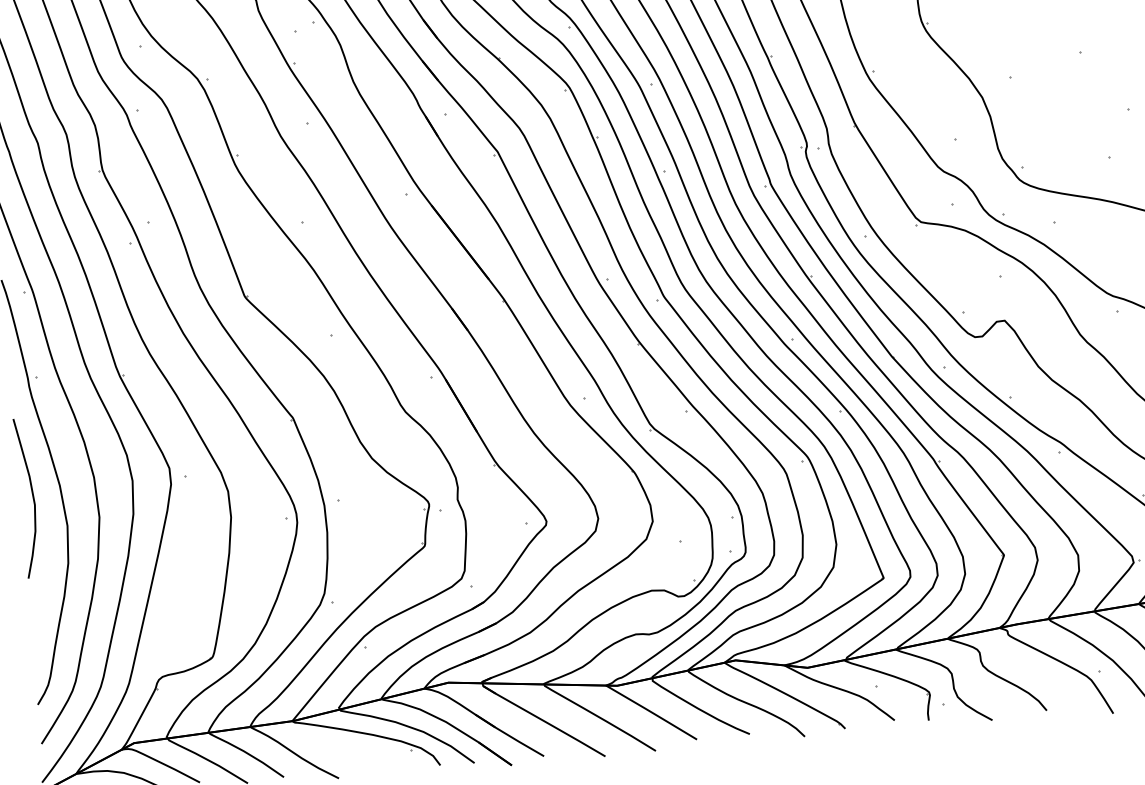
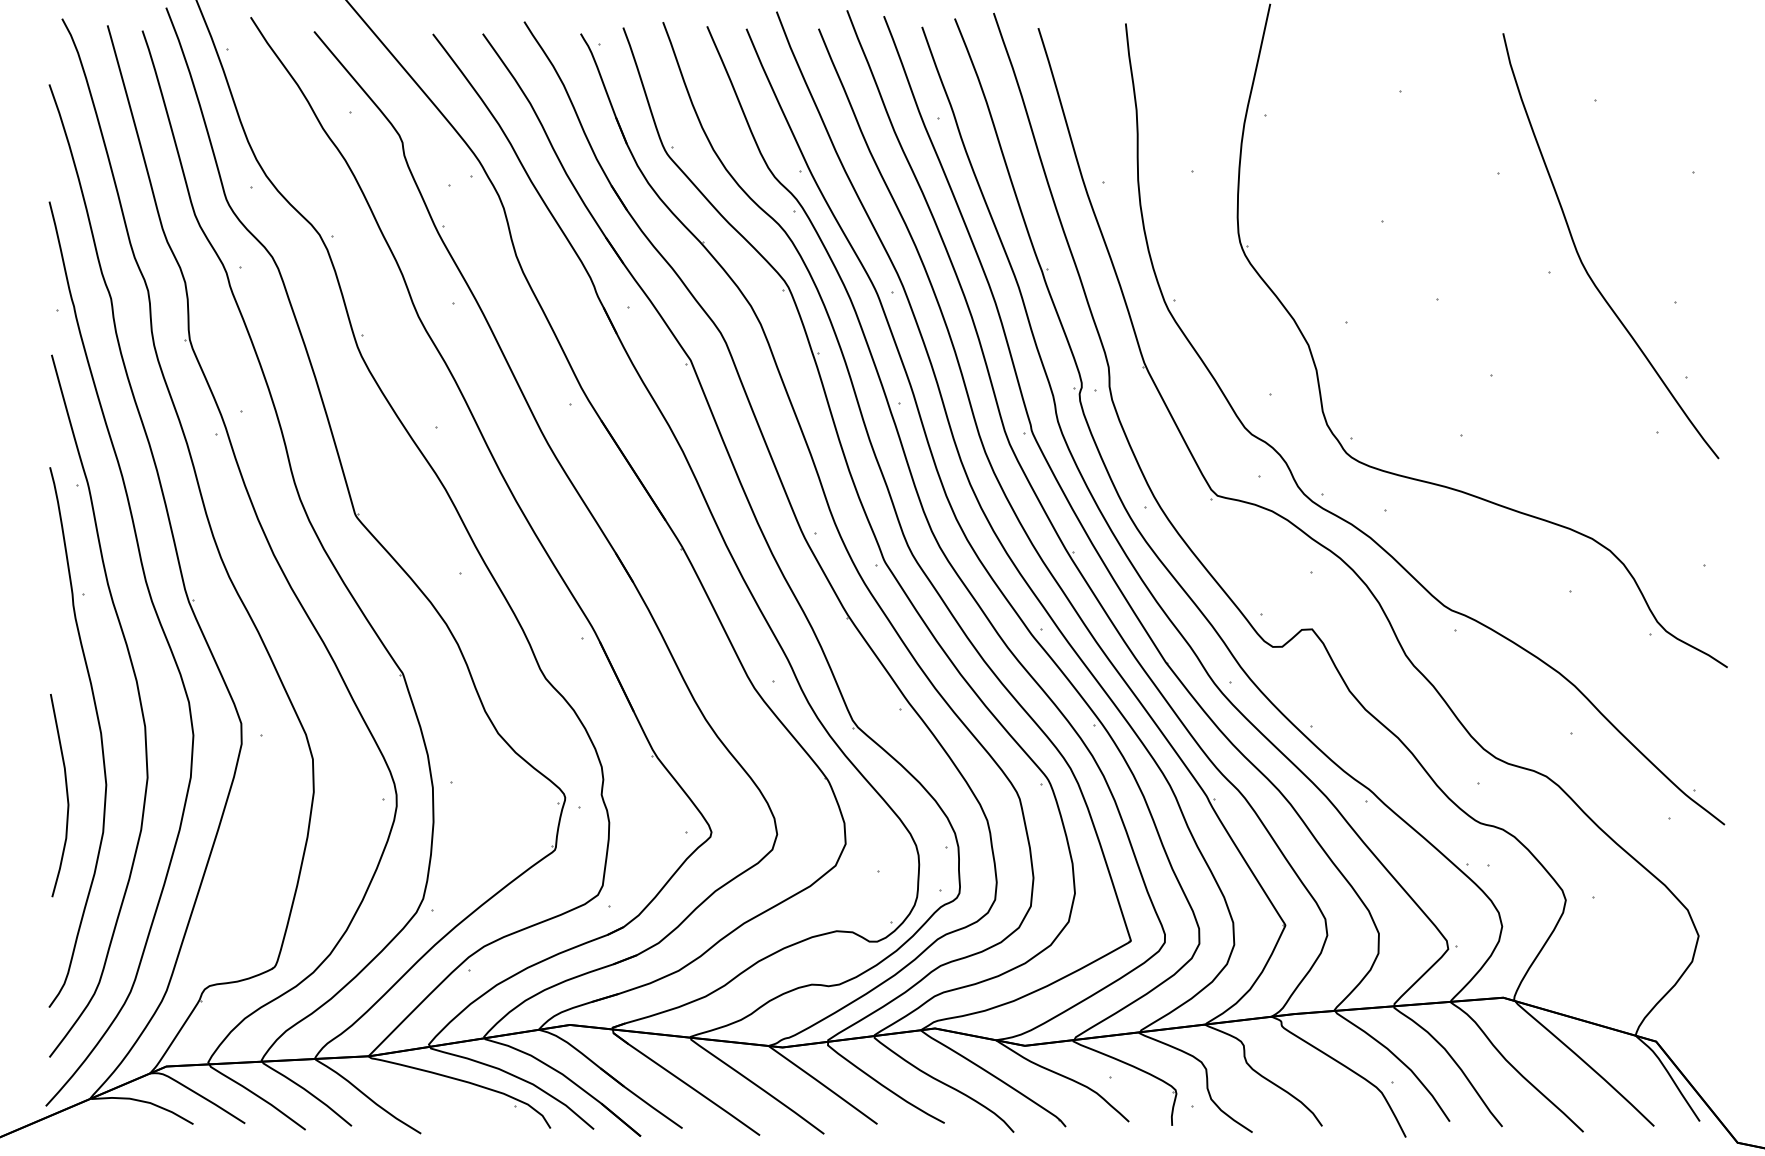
curve: (32, 497) -> (66, 795), moved

